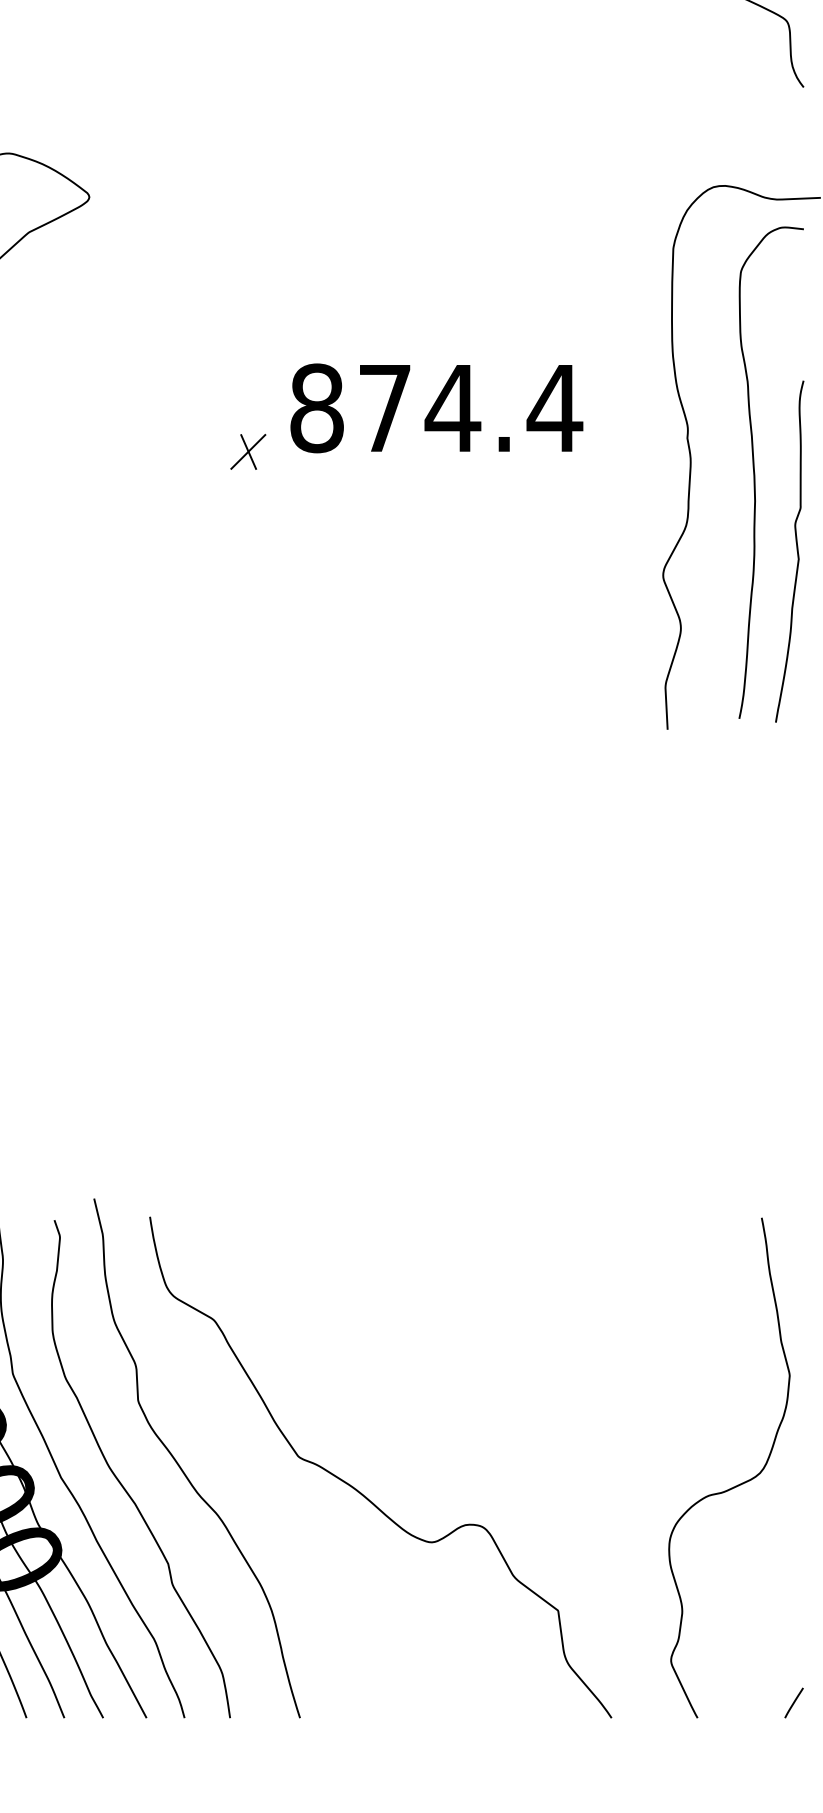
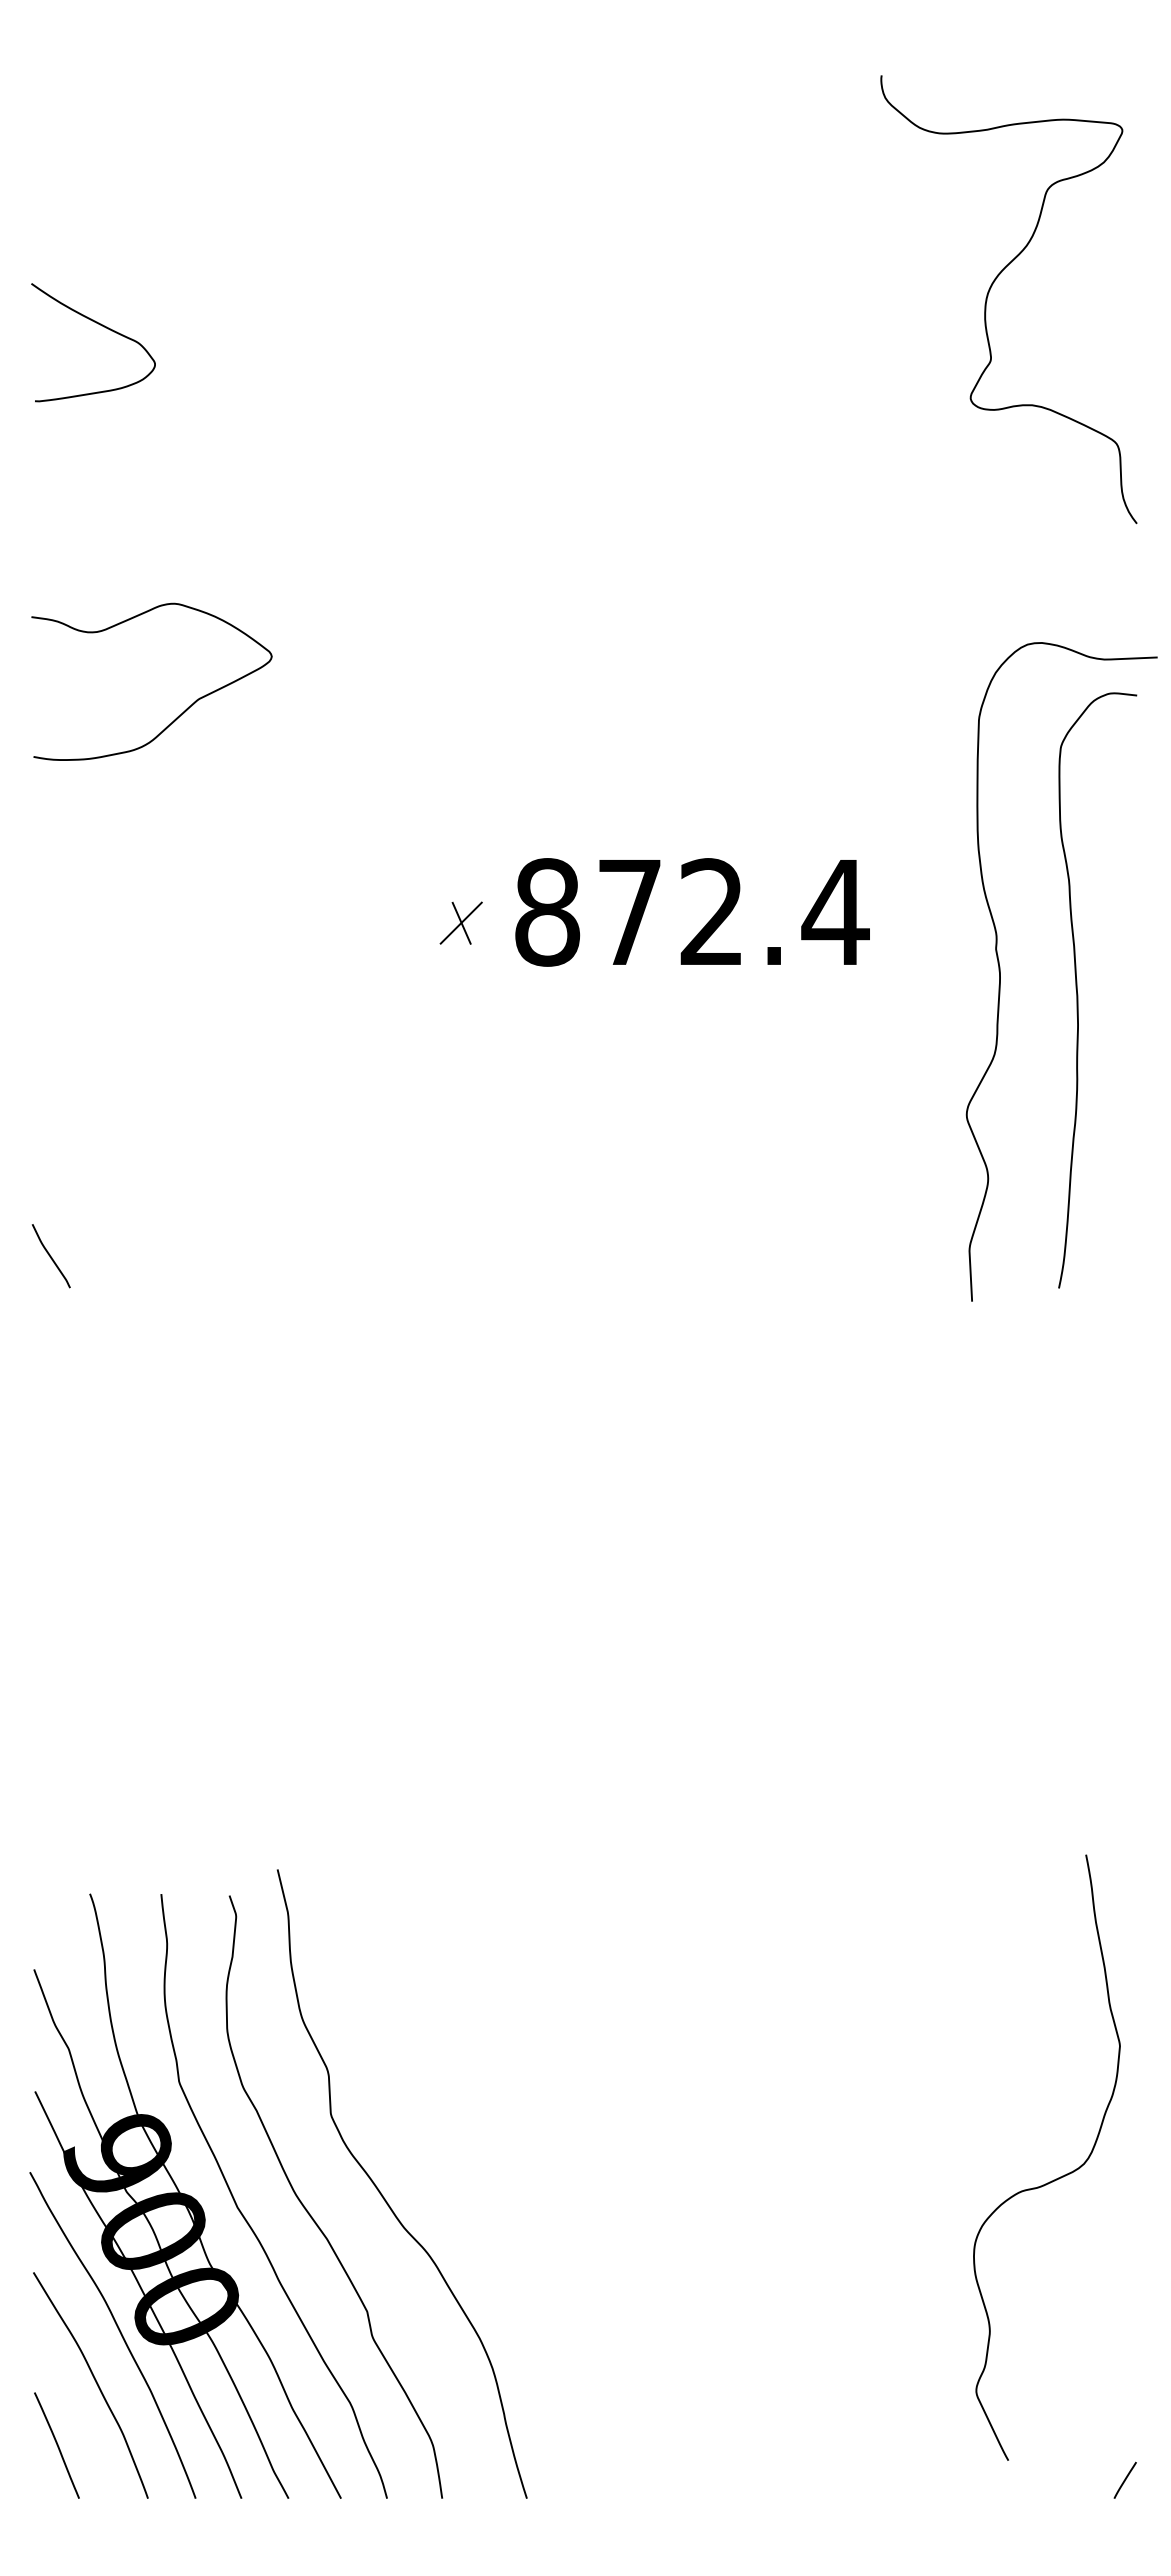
text: (452, 407) -> (711, 911), 874.4 -> 872.4
part: (247, 451) -> (460, 922), moved
curve: (796, 551) -> (1128, 1085), removed
curve: (734, 1485) -> (1053, 2179), moved
curve: (359, 1490) -> (598, 2223), removed

